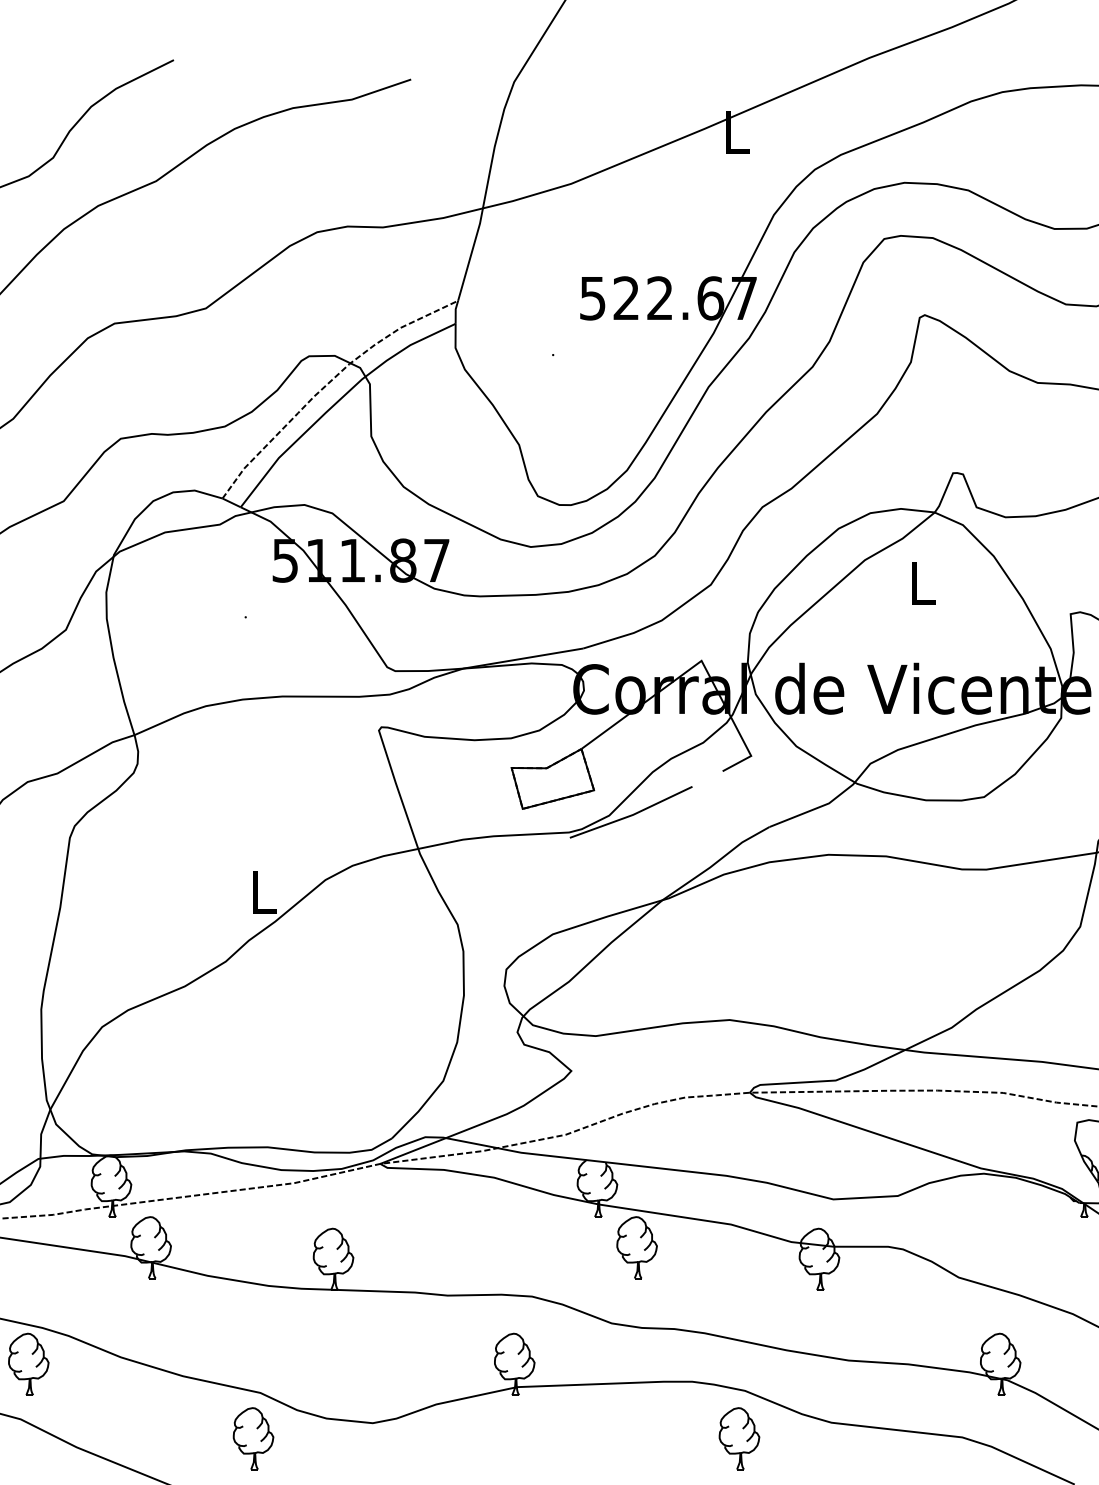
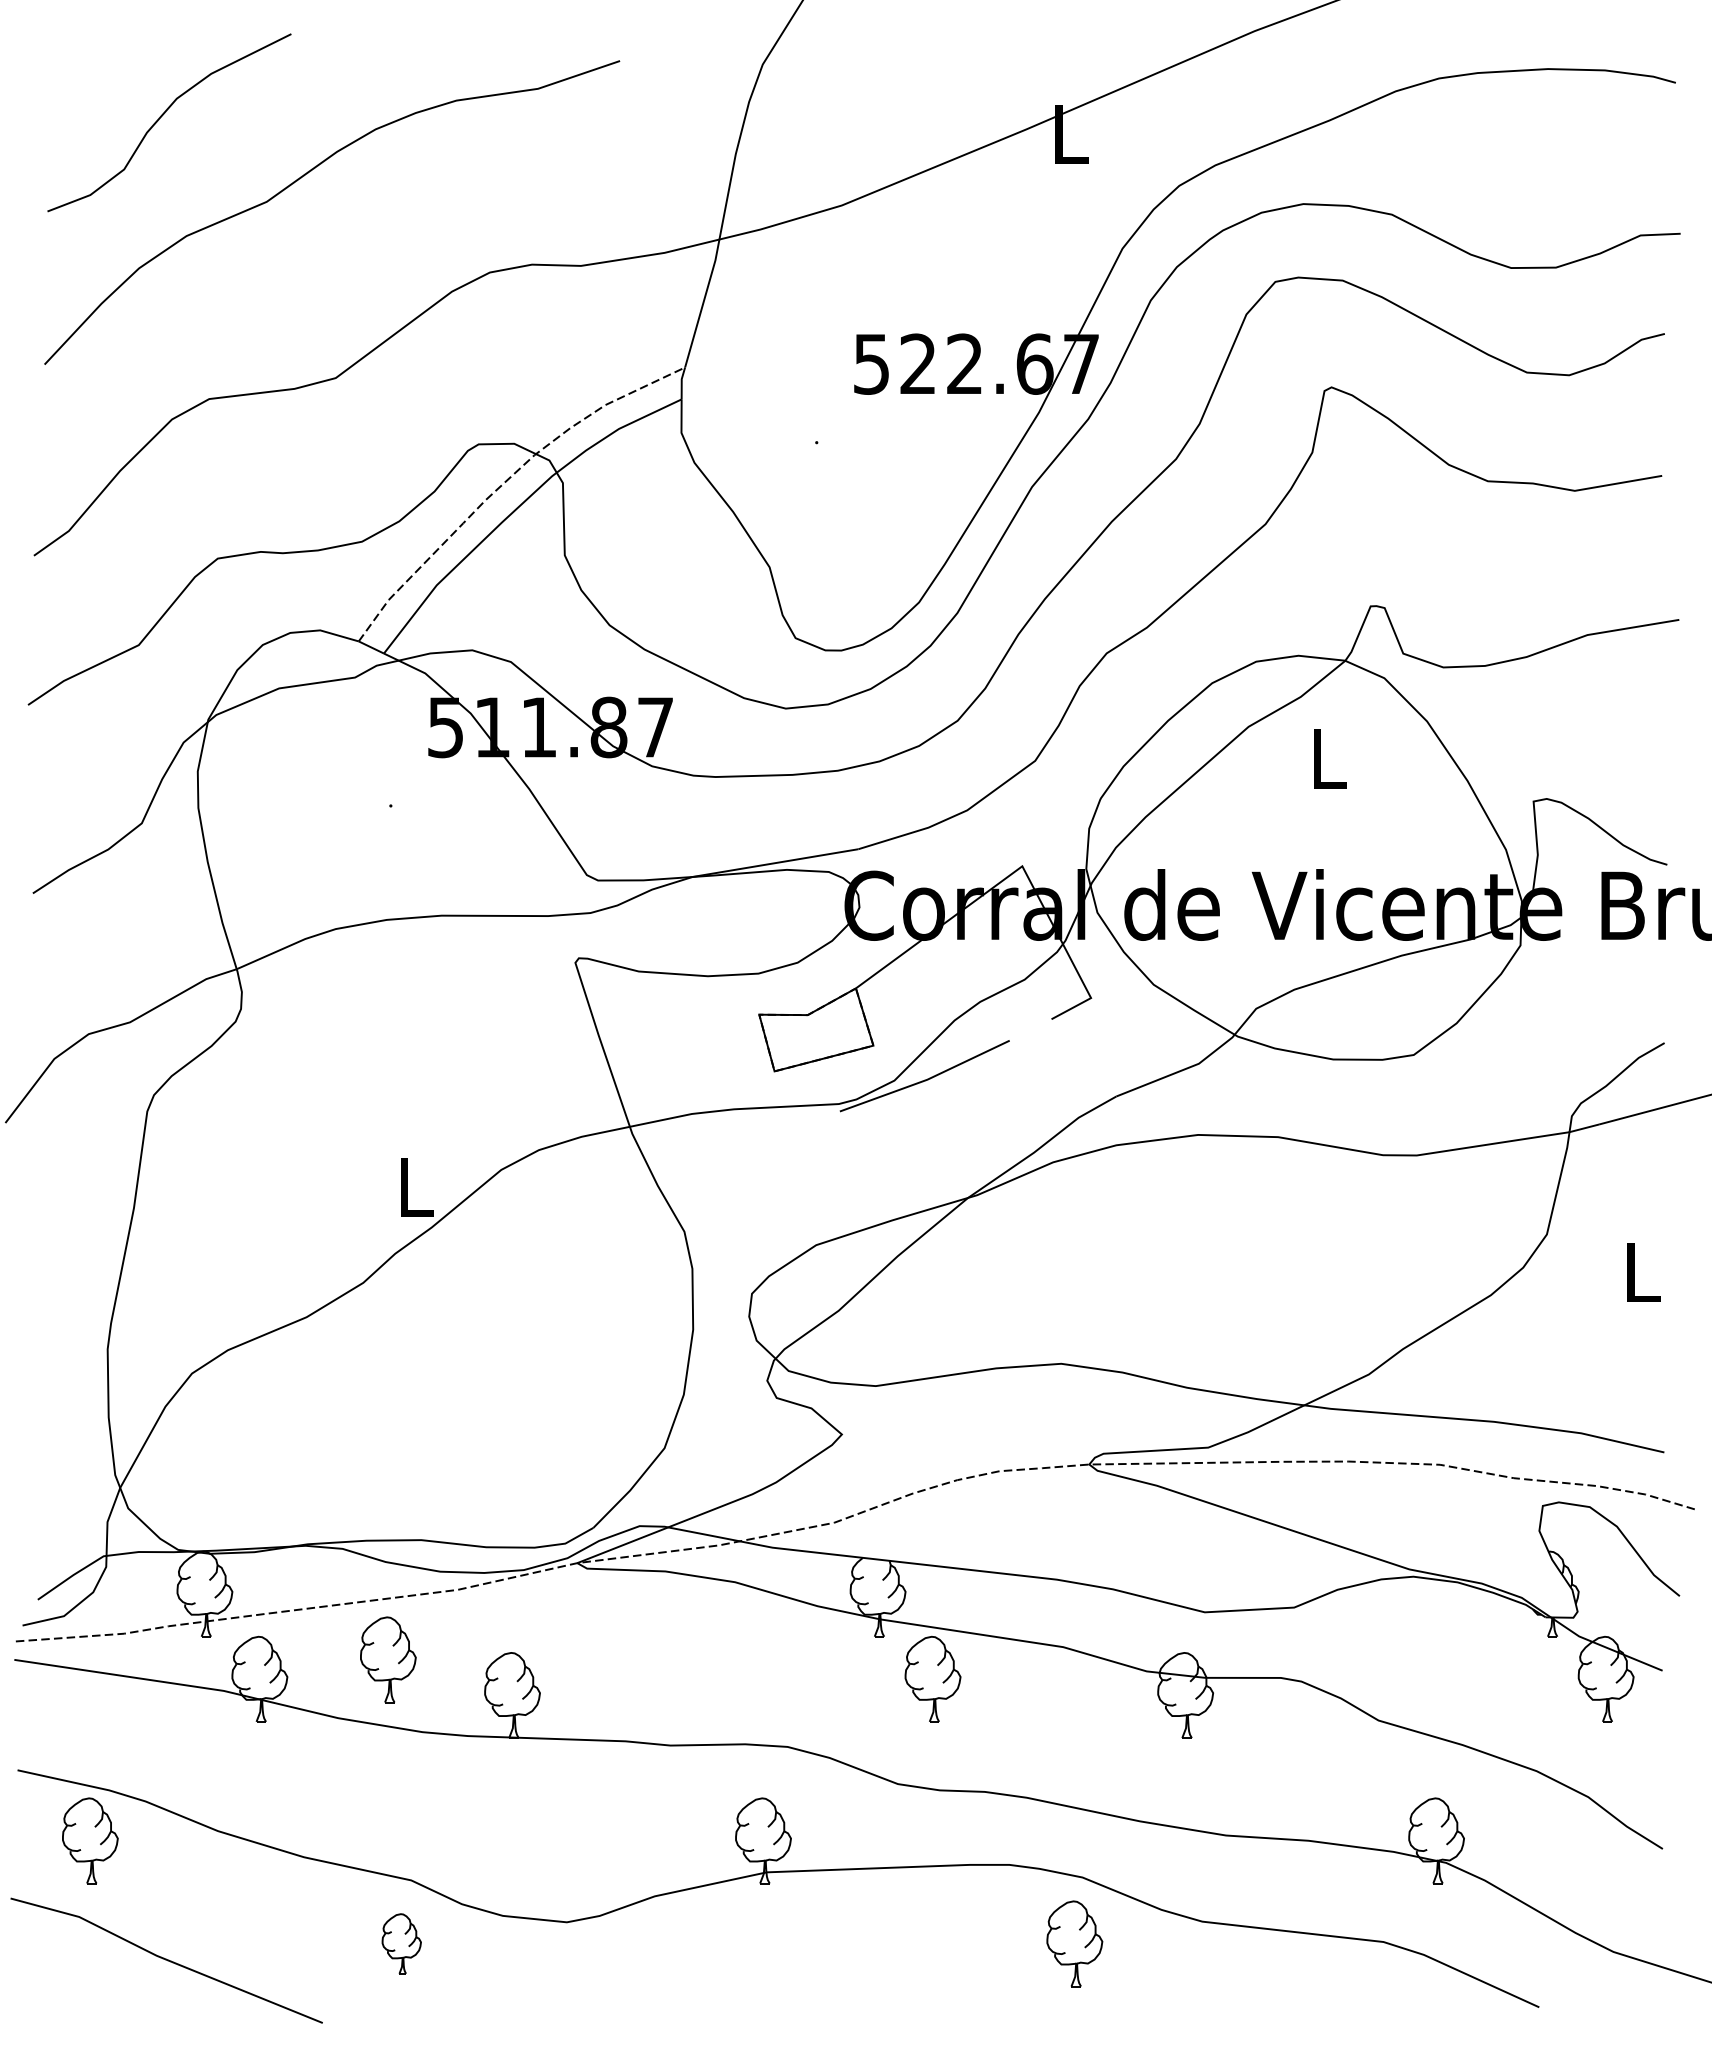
part: (244, 1233) -> (388, 1659), added
part: (253, 1438) -> (401, 1943), size x0.7

